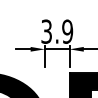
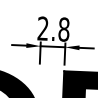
text: (57, 31) -> (53, 28), 3.9 -> 2.8

